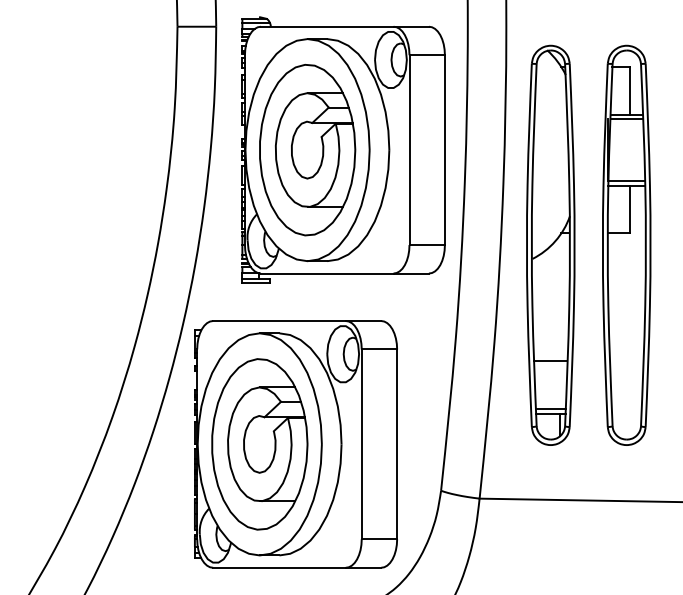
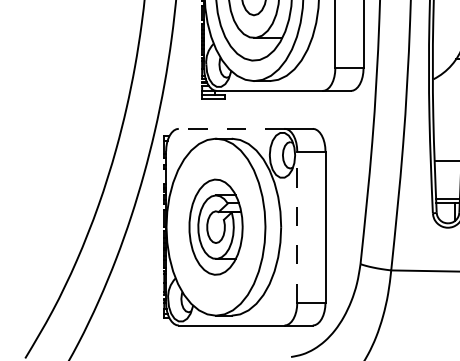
line: (278, 321) -> (230, 129), solid -> dashed
part: (259, 444) -> (215, 227), size x0.7
line: (361, 444) -> (297, 227), solid -> dashed

